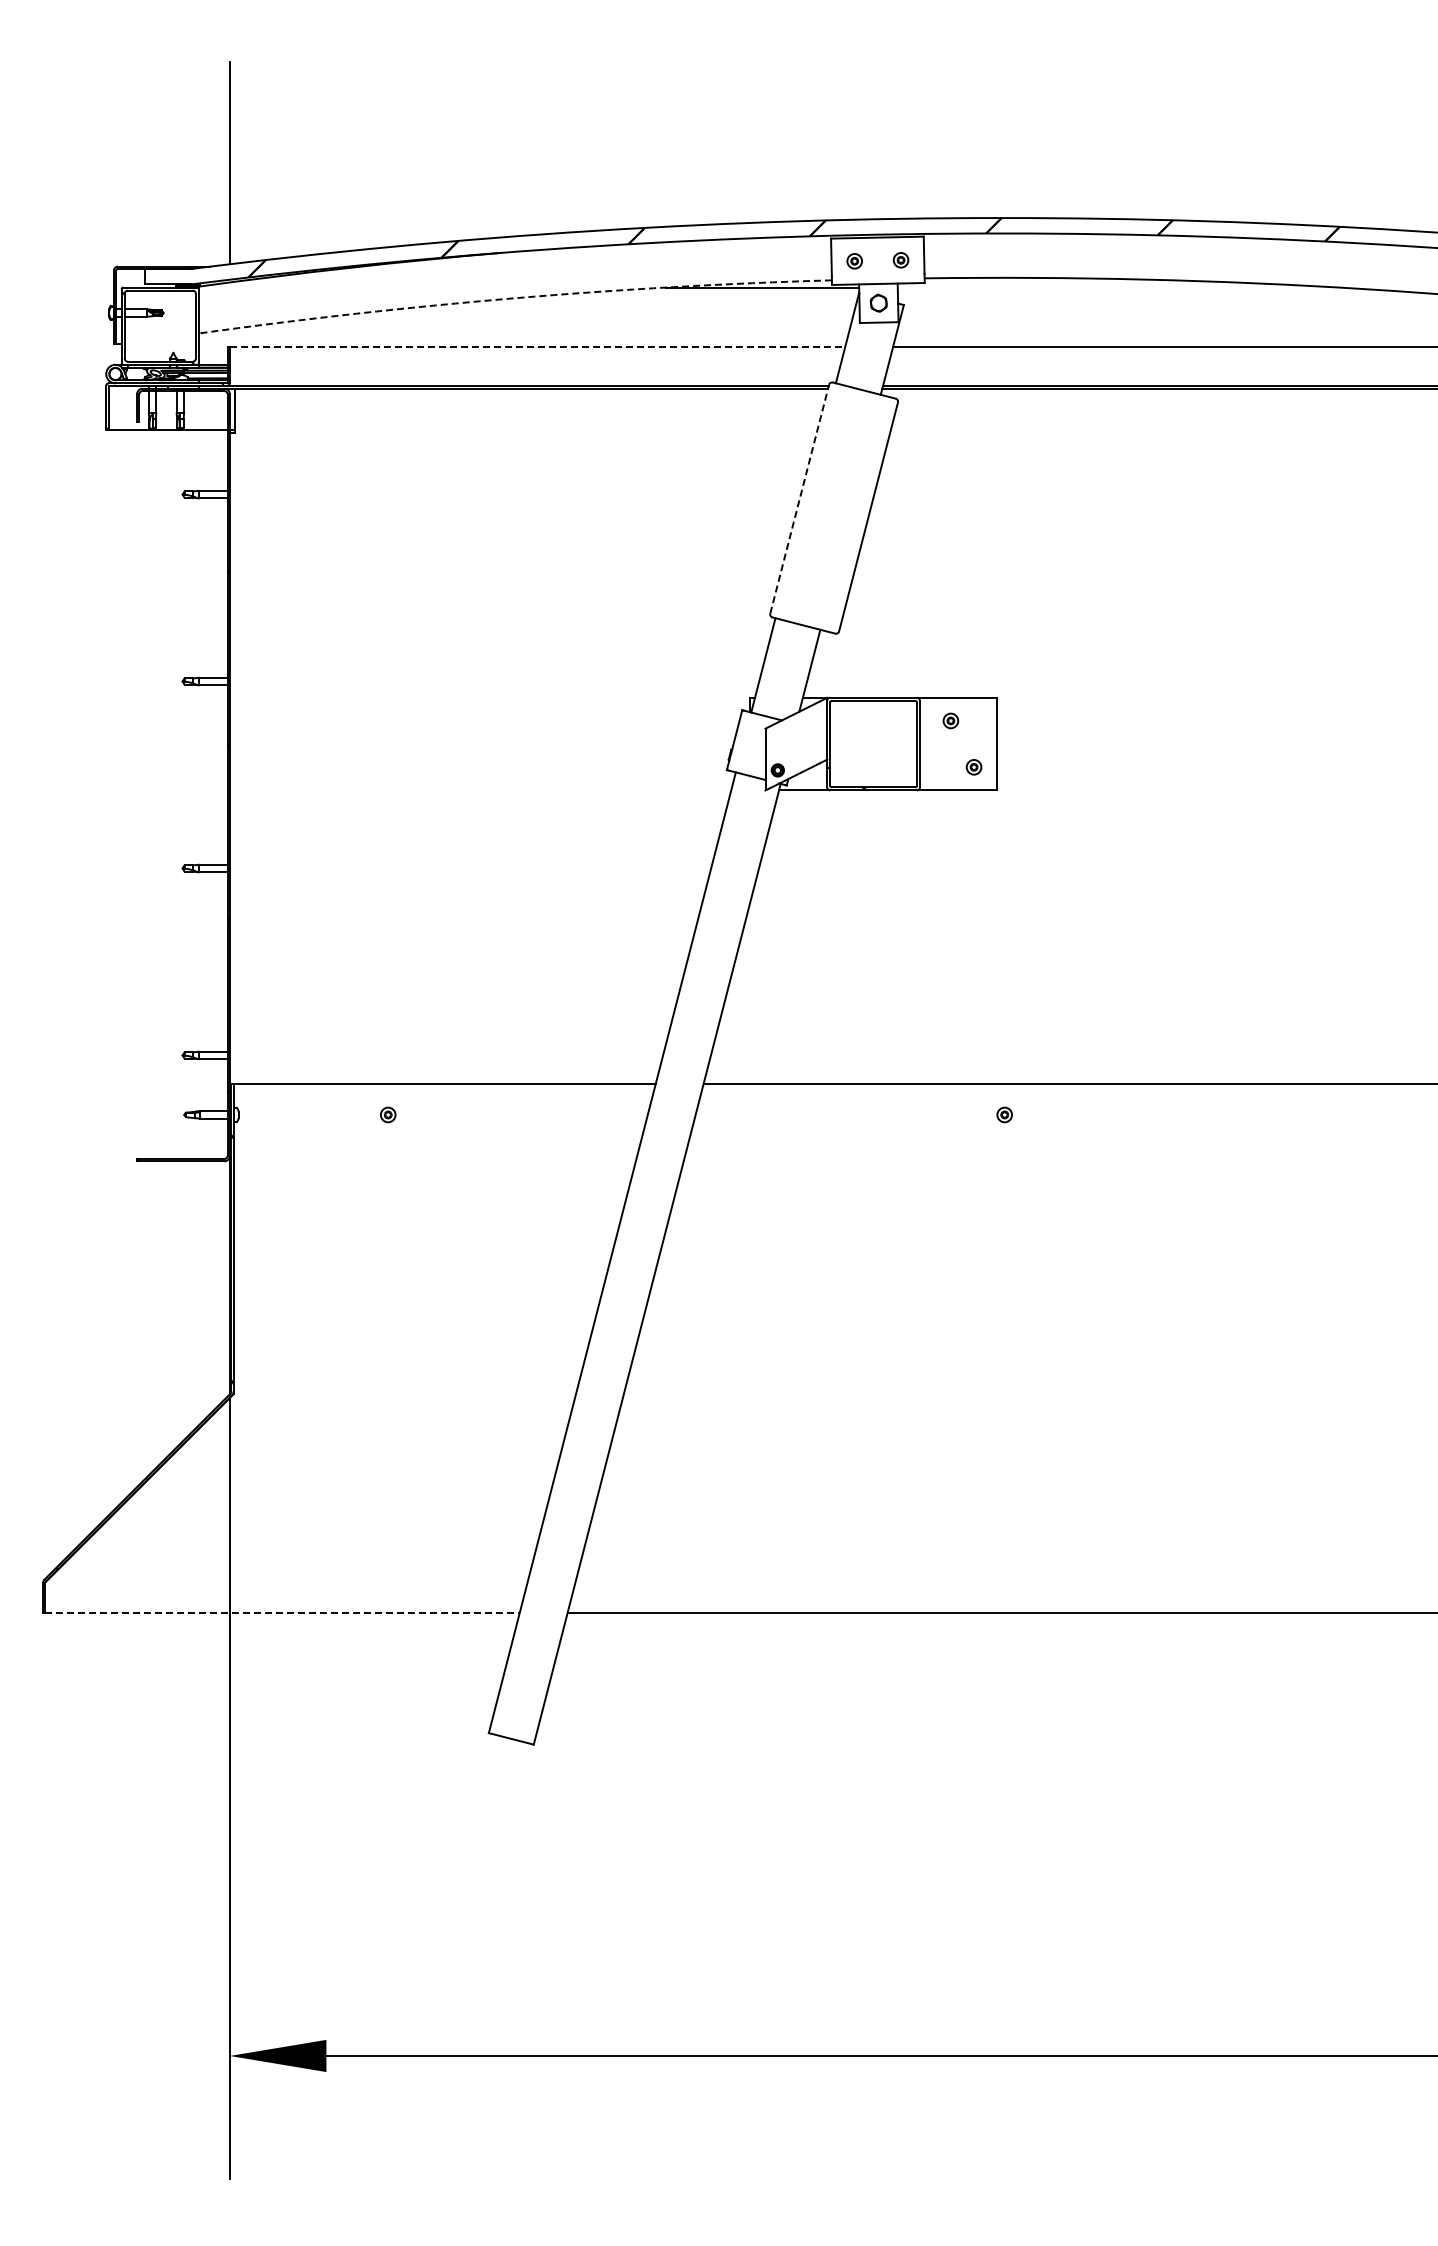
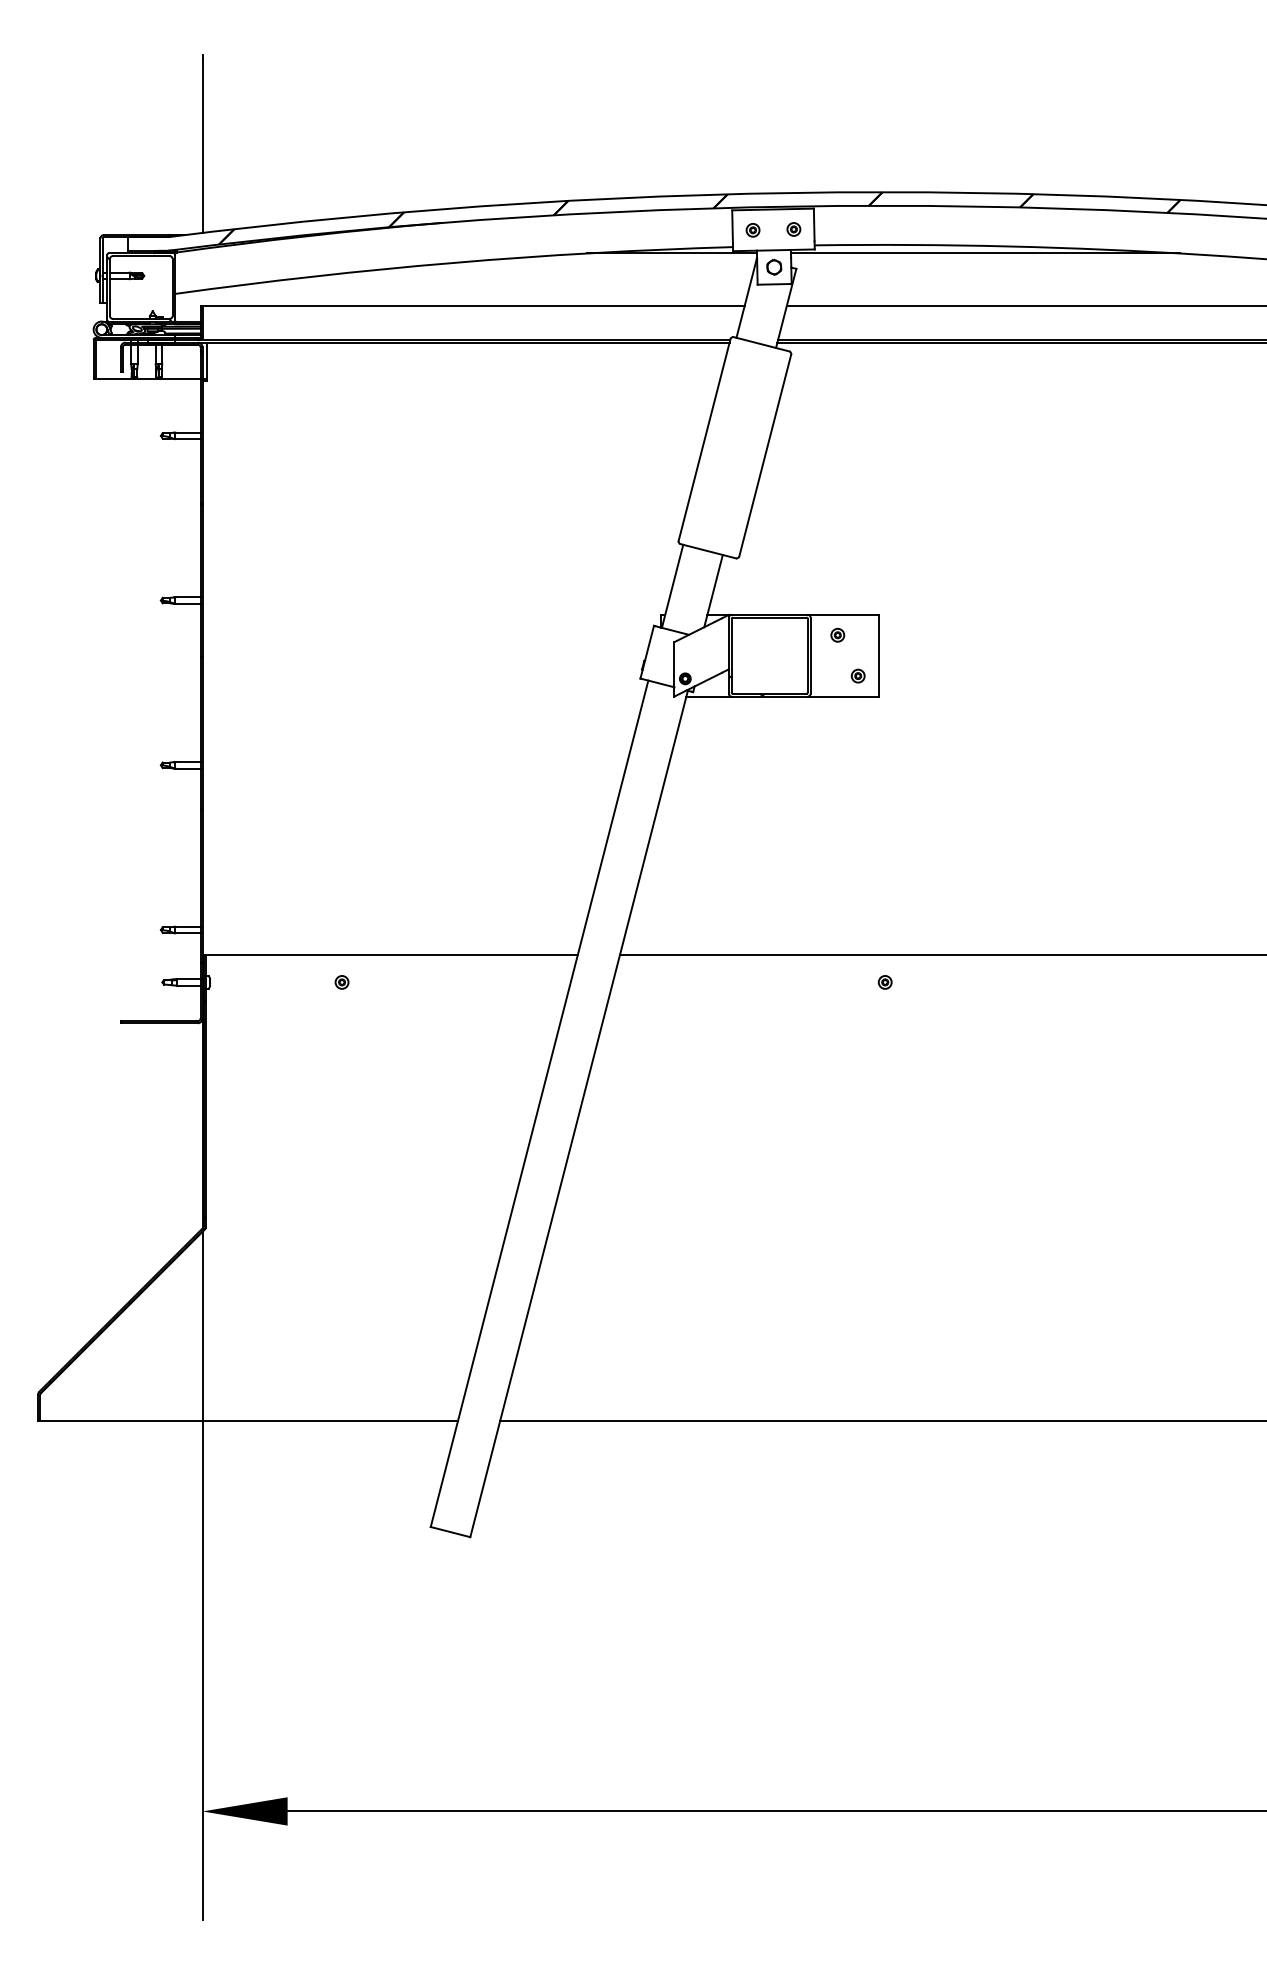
line: (1117, 287) -> (984, 253), added
arc: (514, 298) -> (453, 263), dashed -> solid
line: (537, 347) -> (473, 306), dashed -> solid
line: (799, 498) -> (704, 439), dashed -> solid
line: (283, 1612) -> (249, 1420), dashed -> solid

